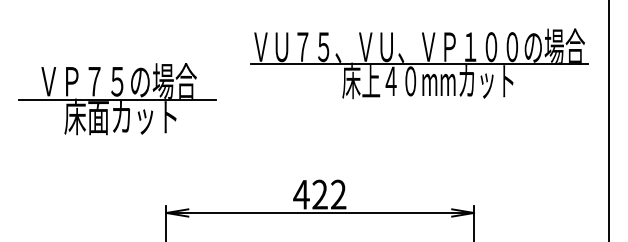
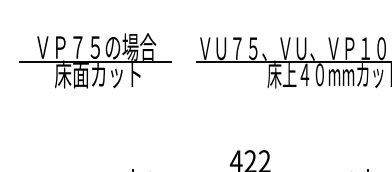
part: (117, 99) -> (95, 61), moved

